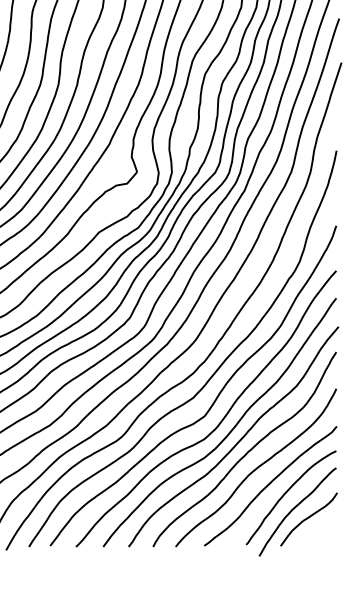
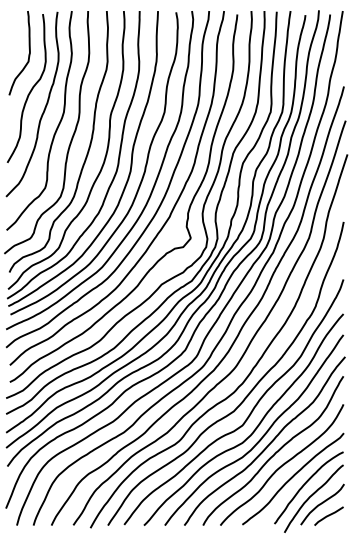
curve: (316, 533) -> (328, 515), added

